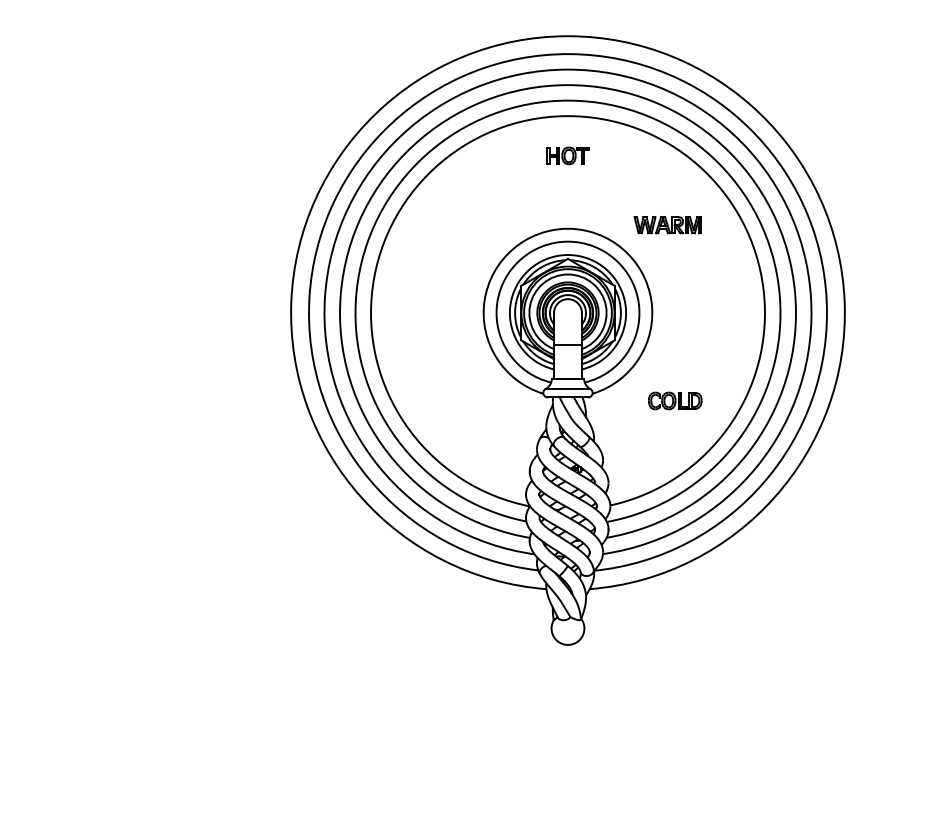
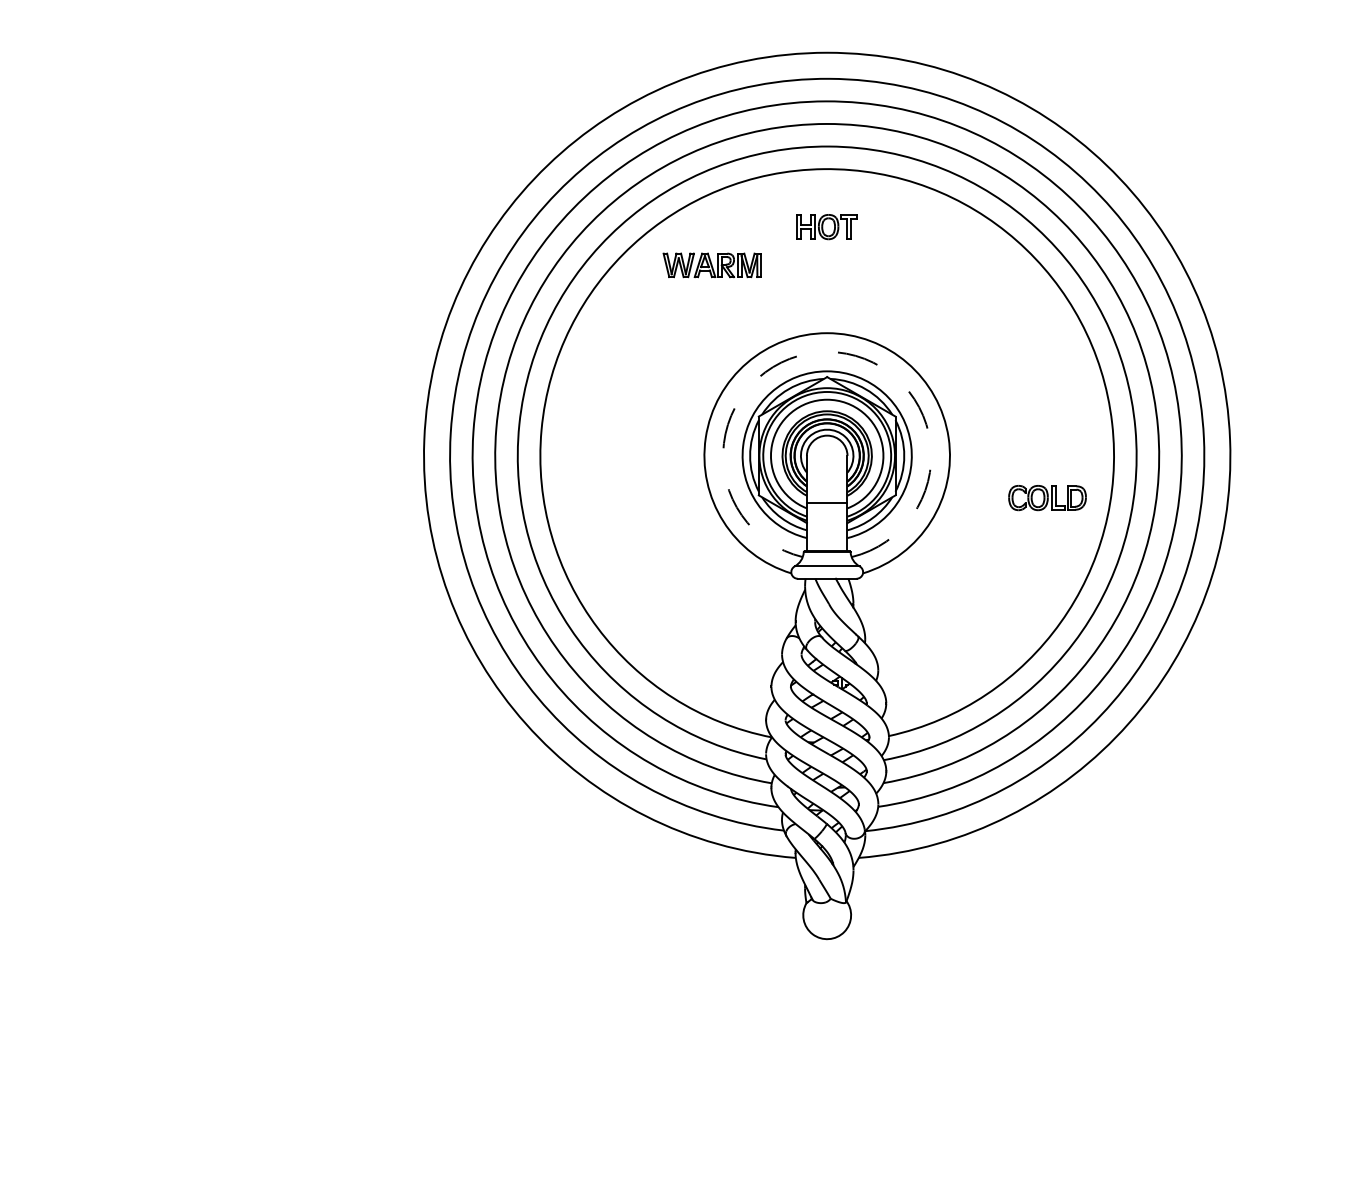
part: (667, 225) -> (711, 265), moved
arc: (567, 241) -> (826, 351), solid -> dashed
part: (675, 400) -> (1047, 497), moved

